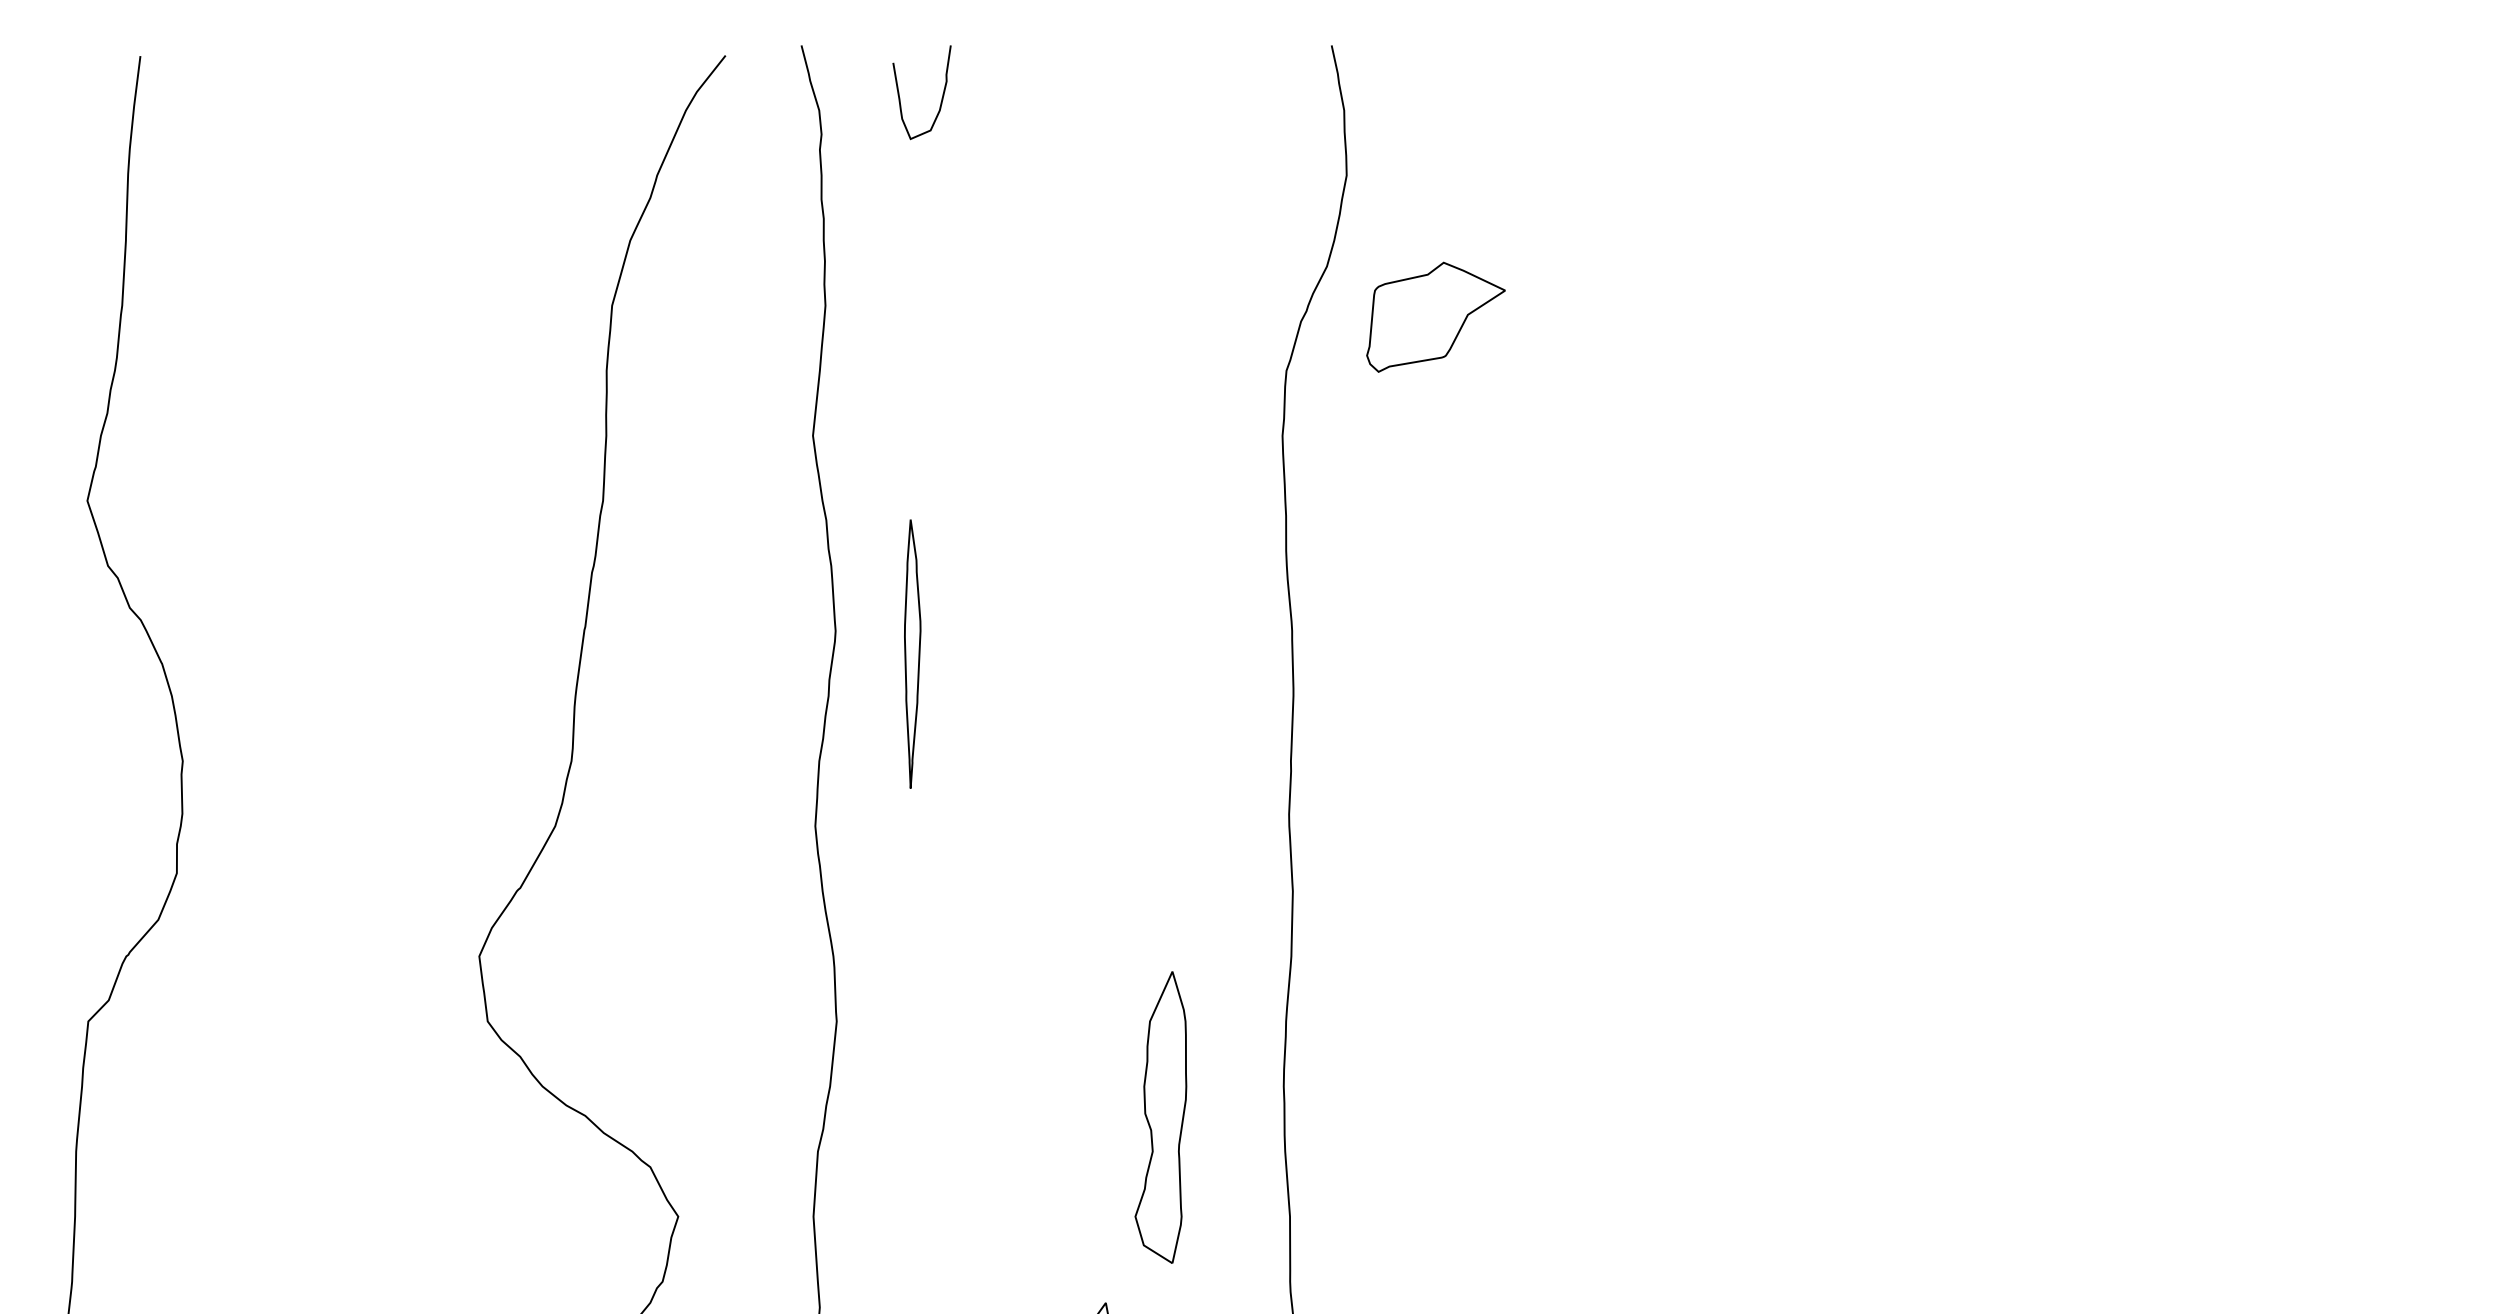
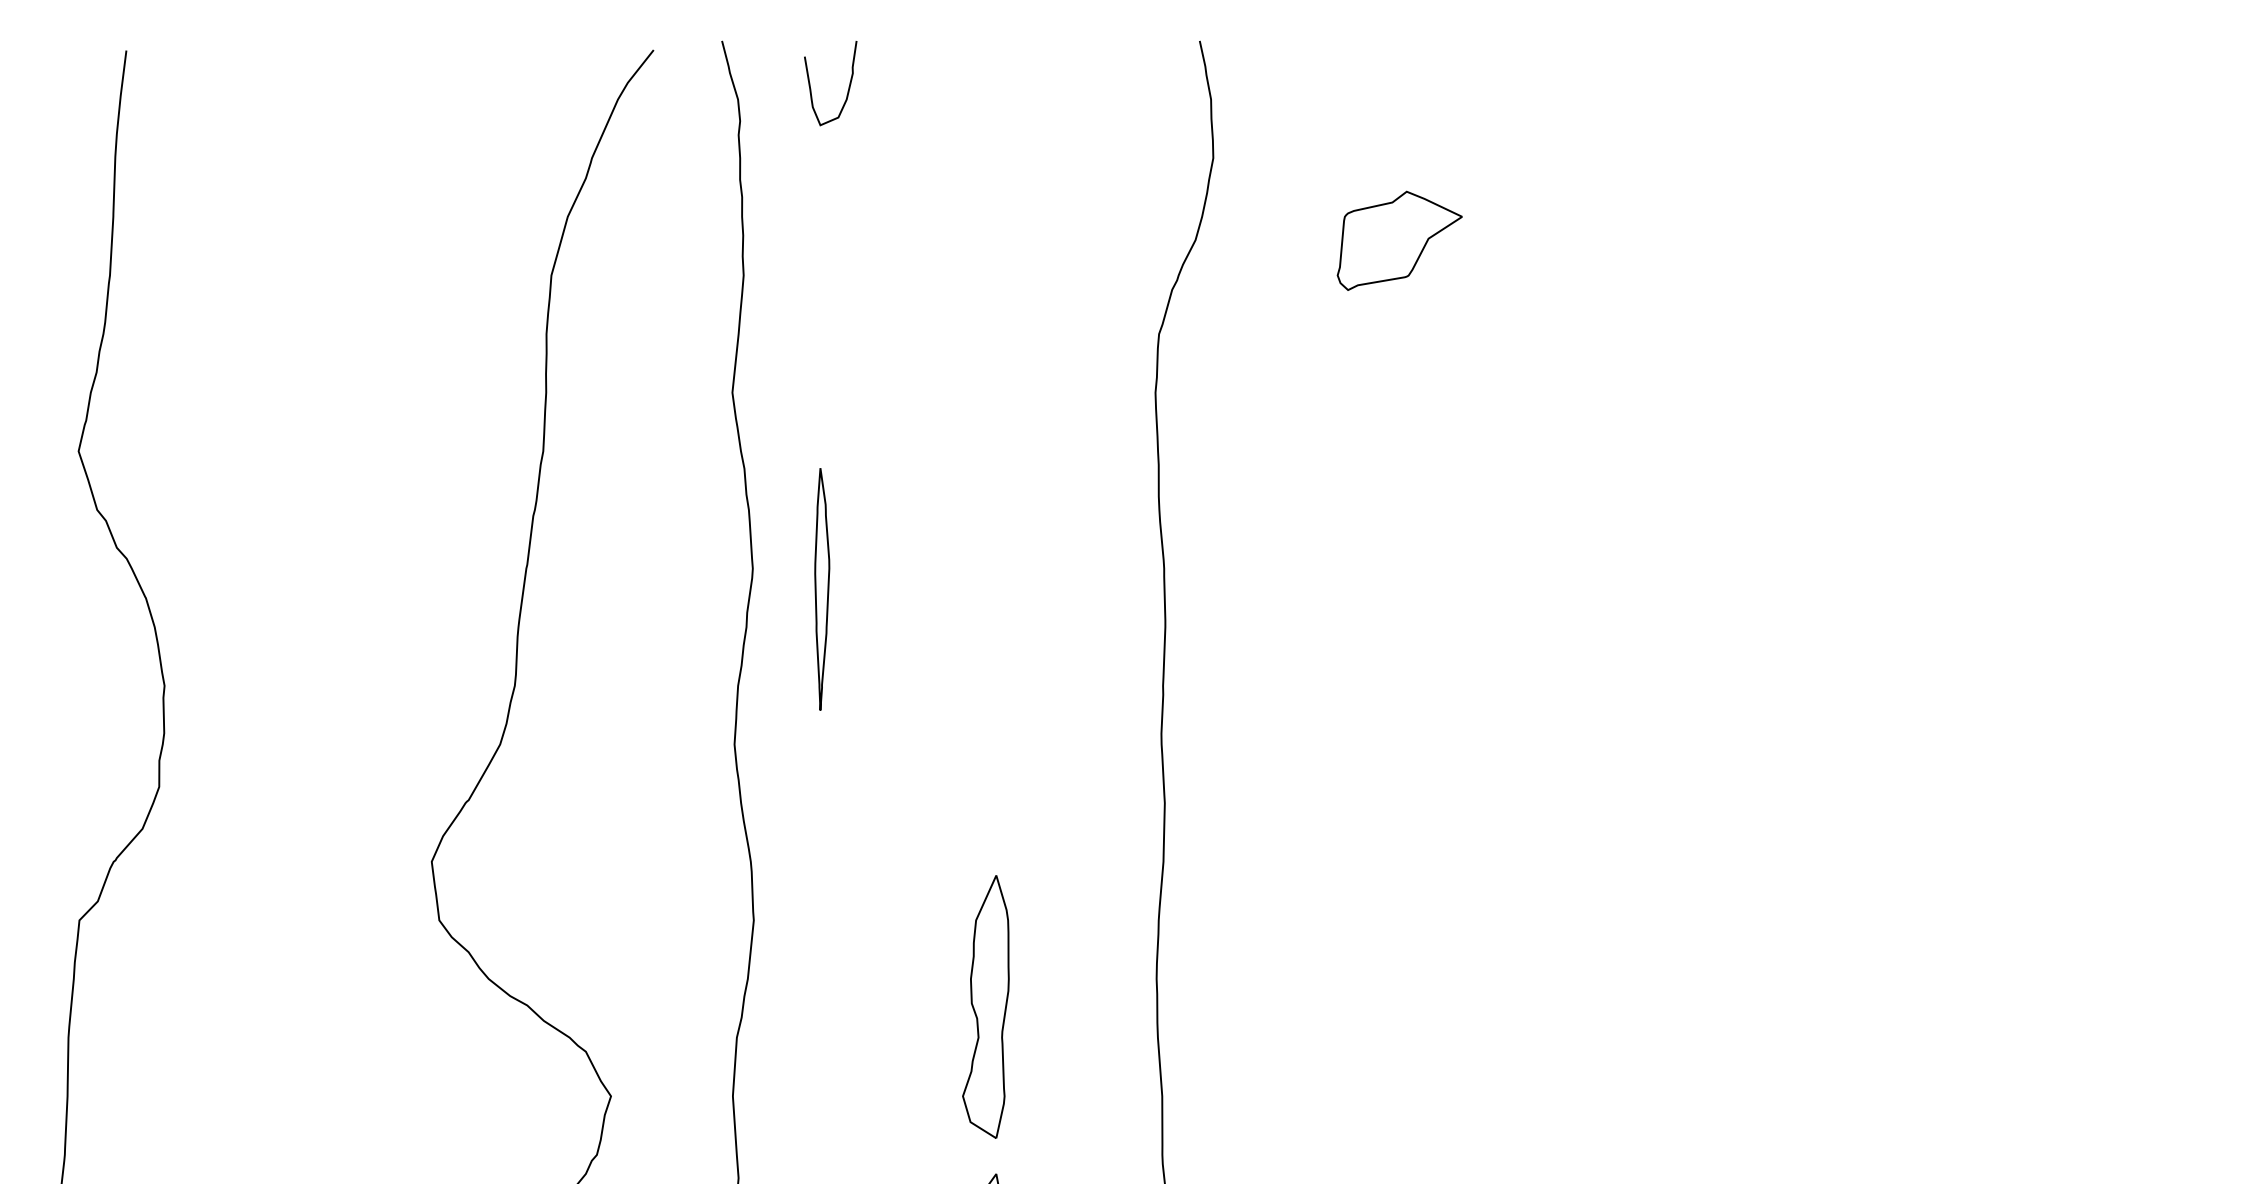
part: (1435, 316) -> (1399, 240), moved
part: (1160, 1117) -> (985, 1006), moved

